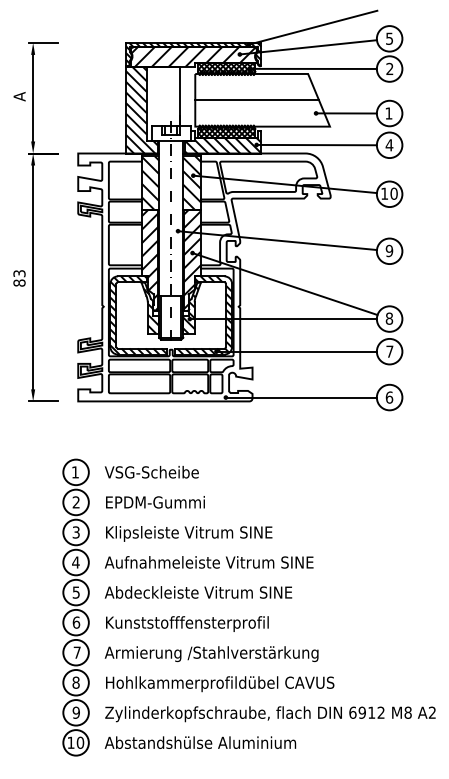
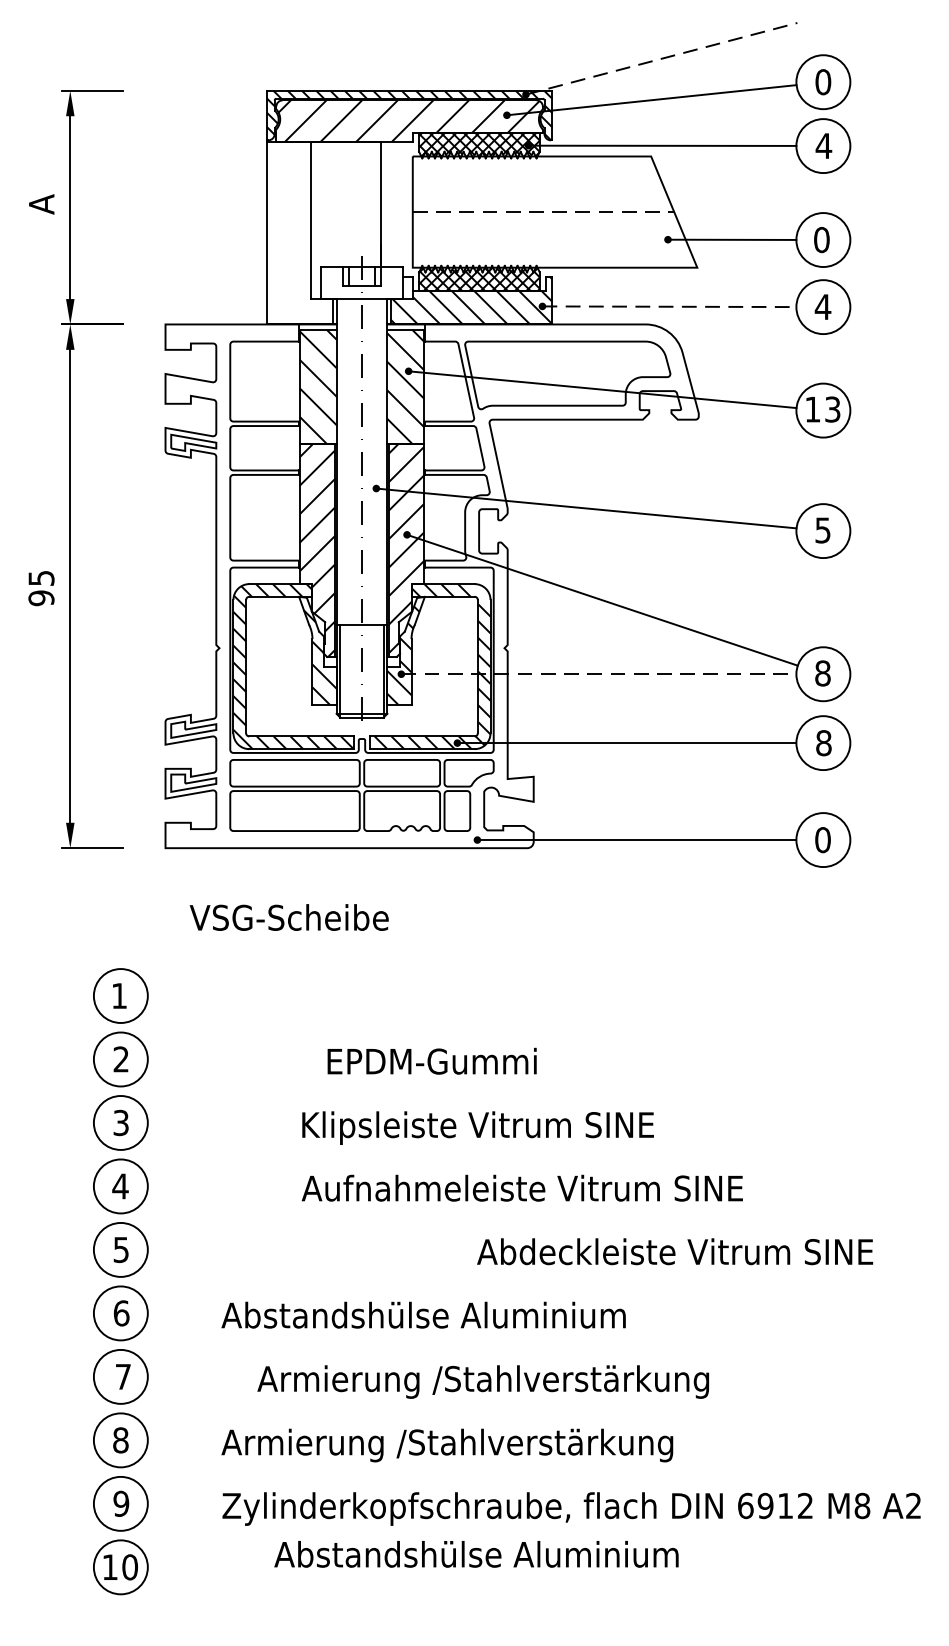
line: (313, 27) -> (662, 58), solid -> dashed
text: (389, 38) -> (823, 81), 5 -> 0
text: (389, 68) -> (823, 144), 2 -> 4
line: (257, 100) -> (544, 212), solid -> dashed
hatch: (141, 109) -> (299, 231), removed
text: (388, 113) -> (820, 239), 1 -> 0
line: (317, 145) -> (670, 307), solid -> dashed
text: (393, 193) -> (831, 408), 10 -> 13
text: (389, 250) -> (823, 529), 9 -> 5
text: (19, 278) -> (41, 588), 83 -> 95
line: (283, 319) -> (599, 675), solid -> dashed
text: (389, 351) -> (823, 742), 7 -> 8
text: (389, 397) -> (823, 839), 6 -> 0
text: (151, 472) -> (288, 918), moved
text: (155, 502) -> (432, 1061), moved
text: (189, 533) -> (478, 1127), moved
text: (208, 562) -> (520, 1188), moved
text: (198, 592) -> (675, 1251), moved
part: (75, 607) -> (119, 1281), moved
text: (200, 623) -> (423, 1317), Kunststofffensterprofil -> Abstandshülse Aluminium
text: (211, 654) -> (482, 1382), moved
text: (219, 684) -> (463, 1446), Hohlkammerprofildübel CAVUS -> Armierung /Stahlverstärkung
text: (200, 742) -> (476, 1553), moved

